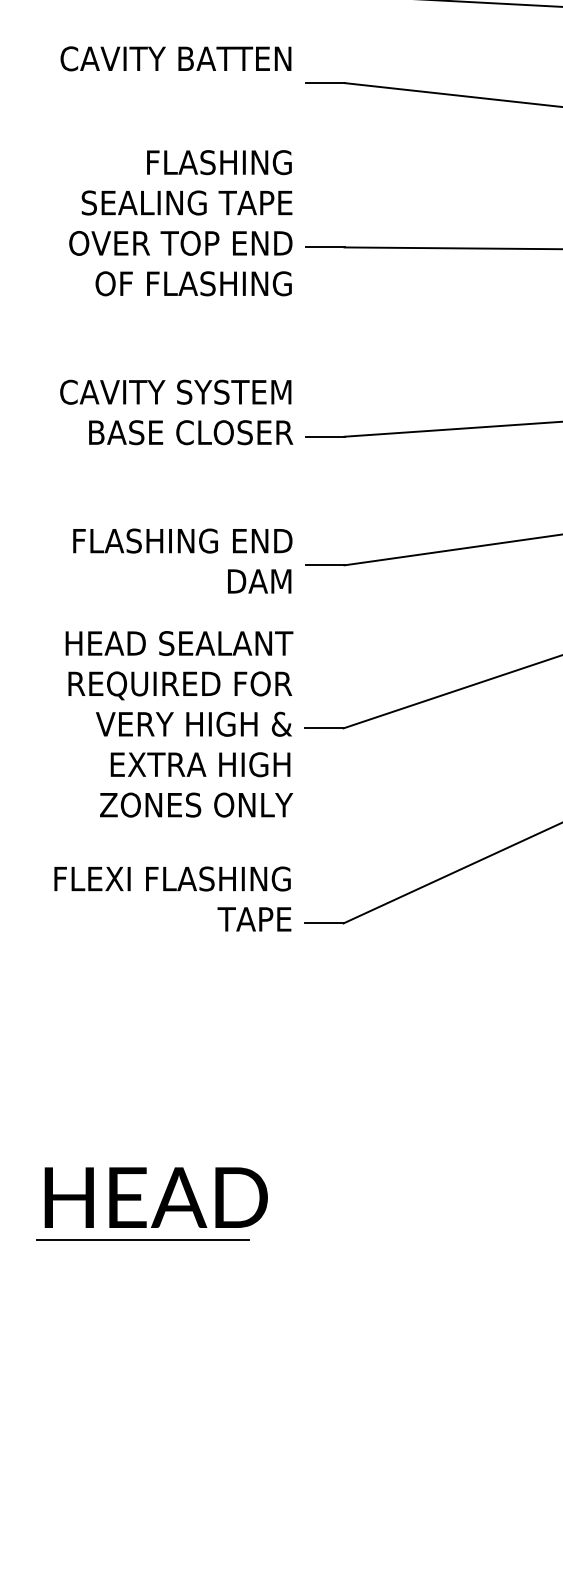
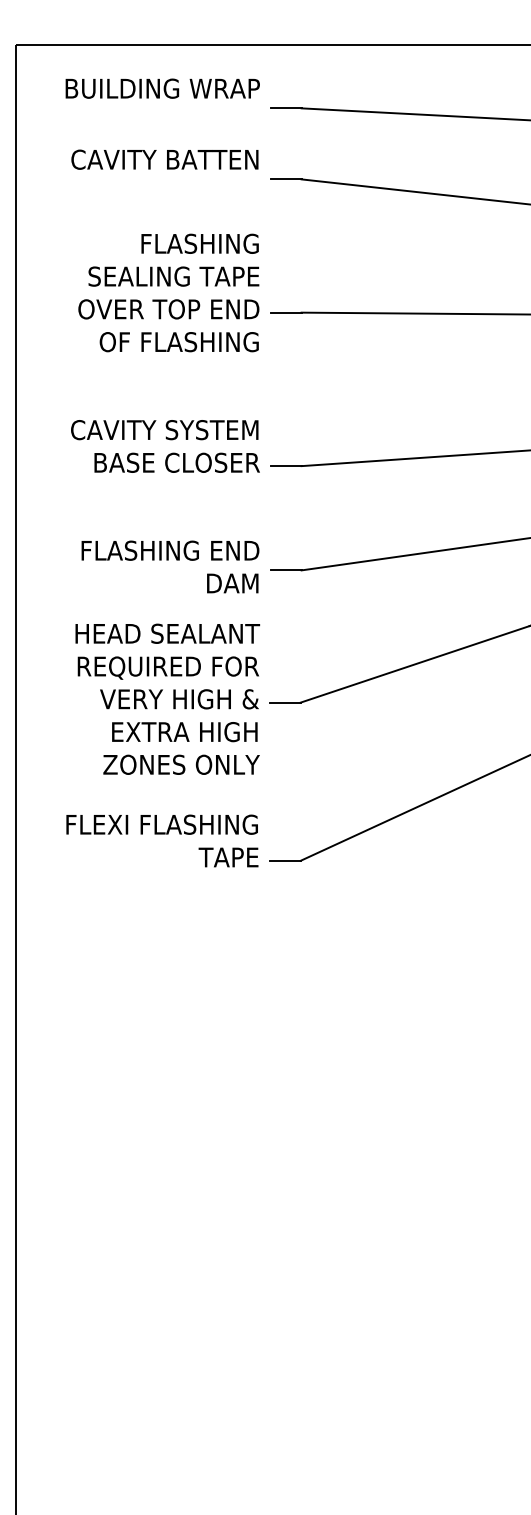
part: (159, 1205) -> (151, 1089), removed

